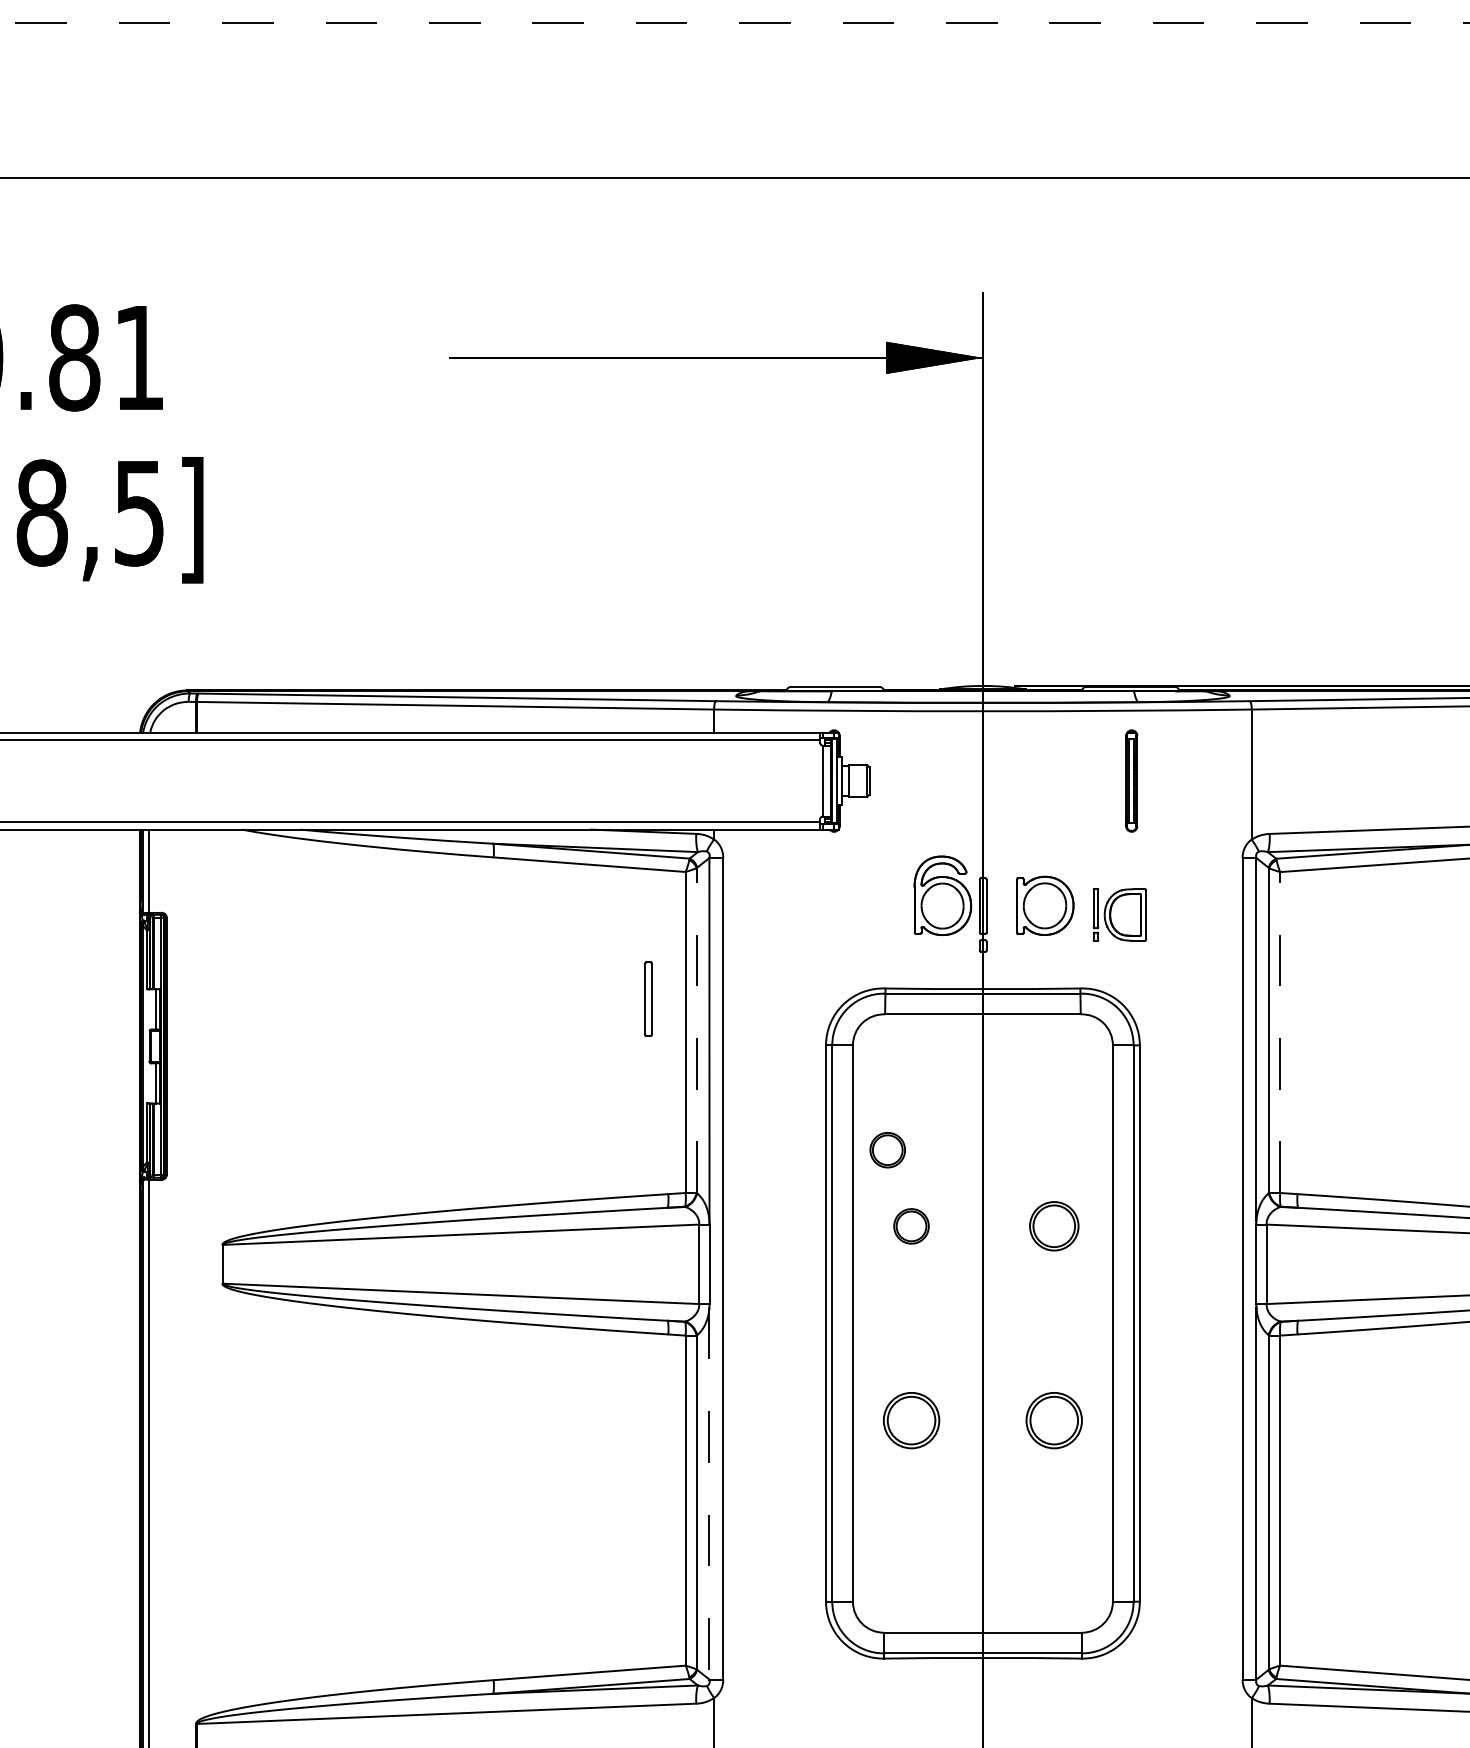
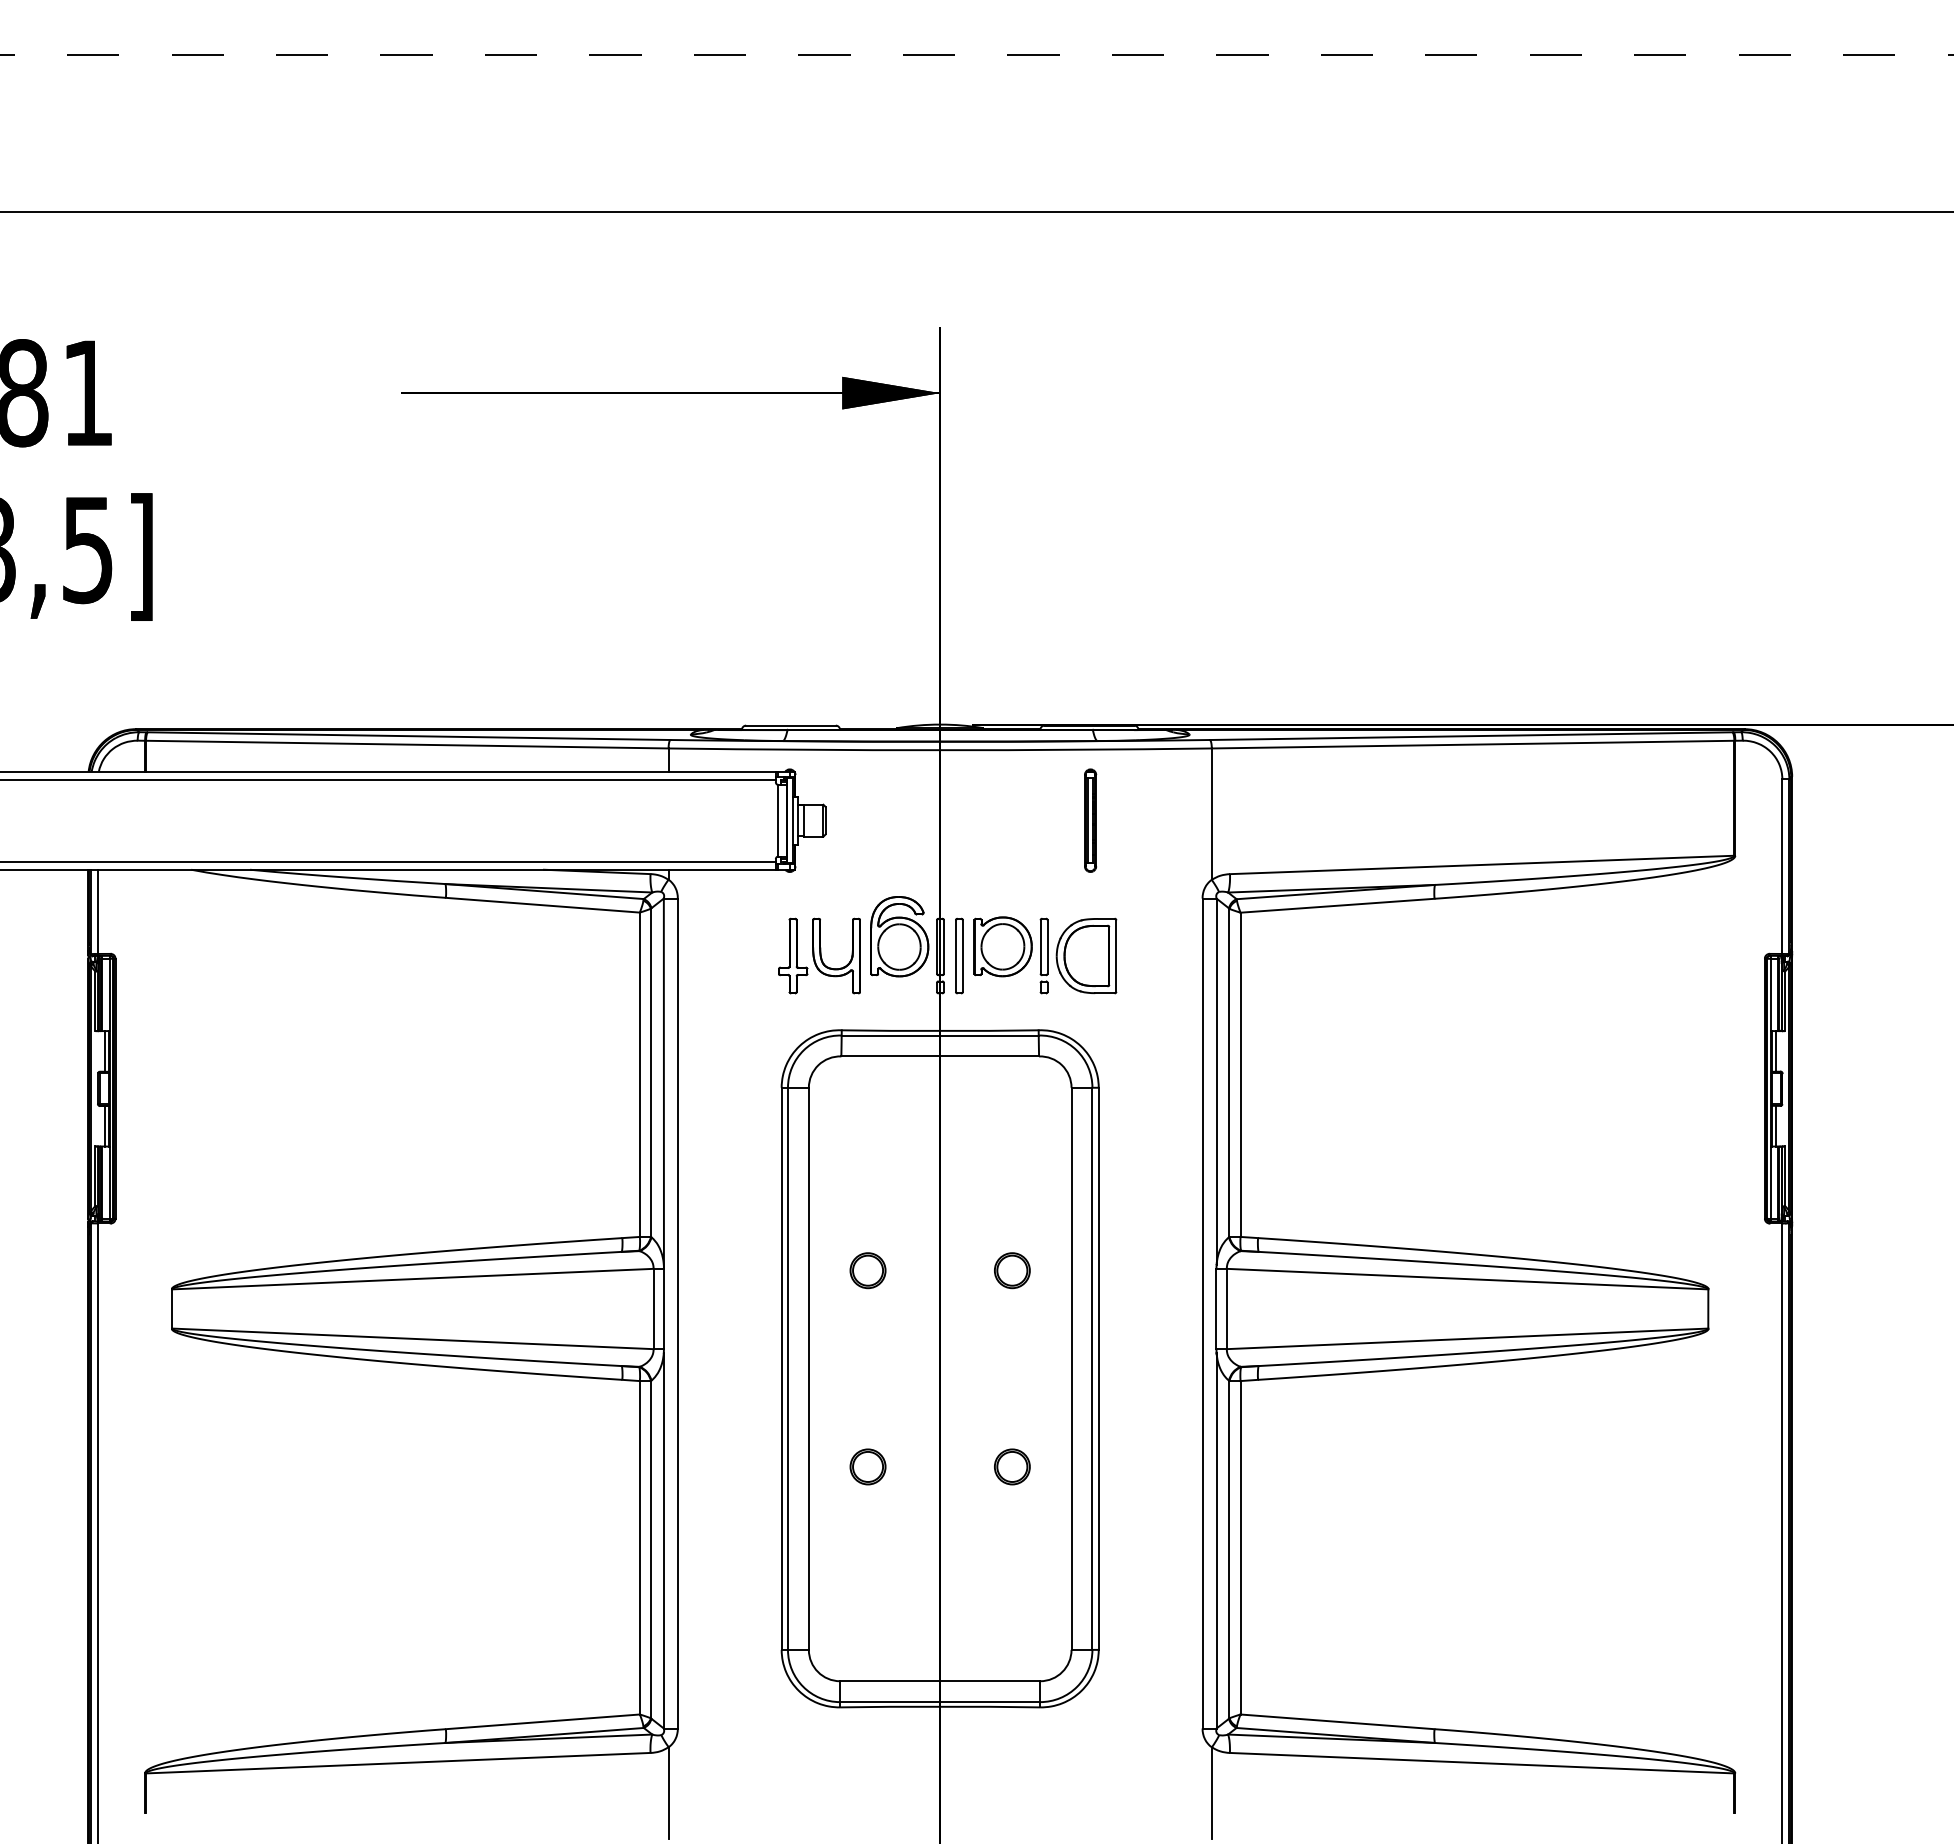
part: (863, 914) -> (819, 955), added
part: (1119, 914) -> (1078, 955), size x1.43
part: (648, 998) -> (959, 955), moved
line: (696, 1030) -> (650, 1072), dashed -> solid
line: (1280, 1032) -> (1240, 1074), dashed -> solid
part: (887, 1150) -> (843, 1193), removed
part: (1054, 1226) -> (1012, 1270), size x0.71
part: (910, 1420) -> (867, 1466), size x0.62
part: (1054, 1420) -> (1012, 1466), size x0.62
line: (709, 1493) -> (663, 1540), dashed -> solid

